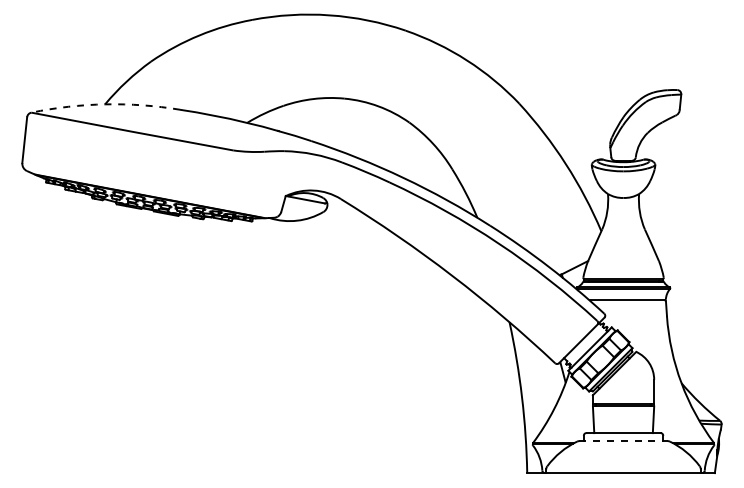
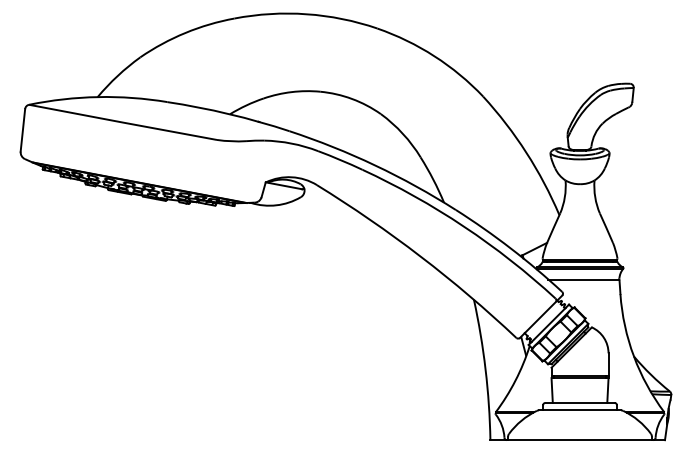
arc: (105, 104) -> (98, 97), dashed -> solid
line: (624, 441) -> (580, 410), dashed -> solid

